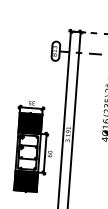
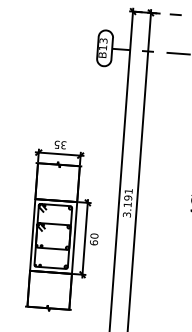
fill: (30, 123) -> (57, 182), removed
fill: (26, 180) -> (50, 288), removed

